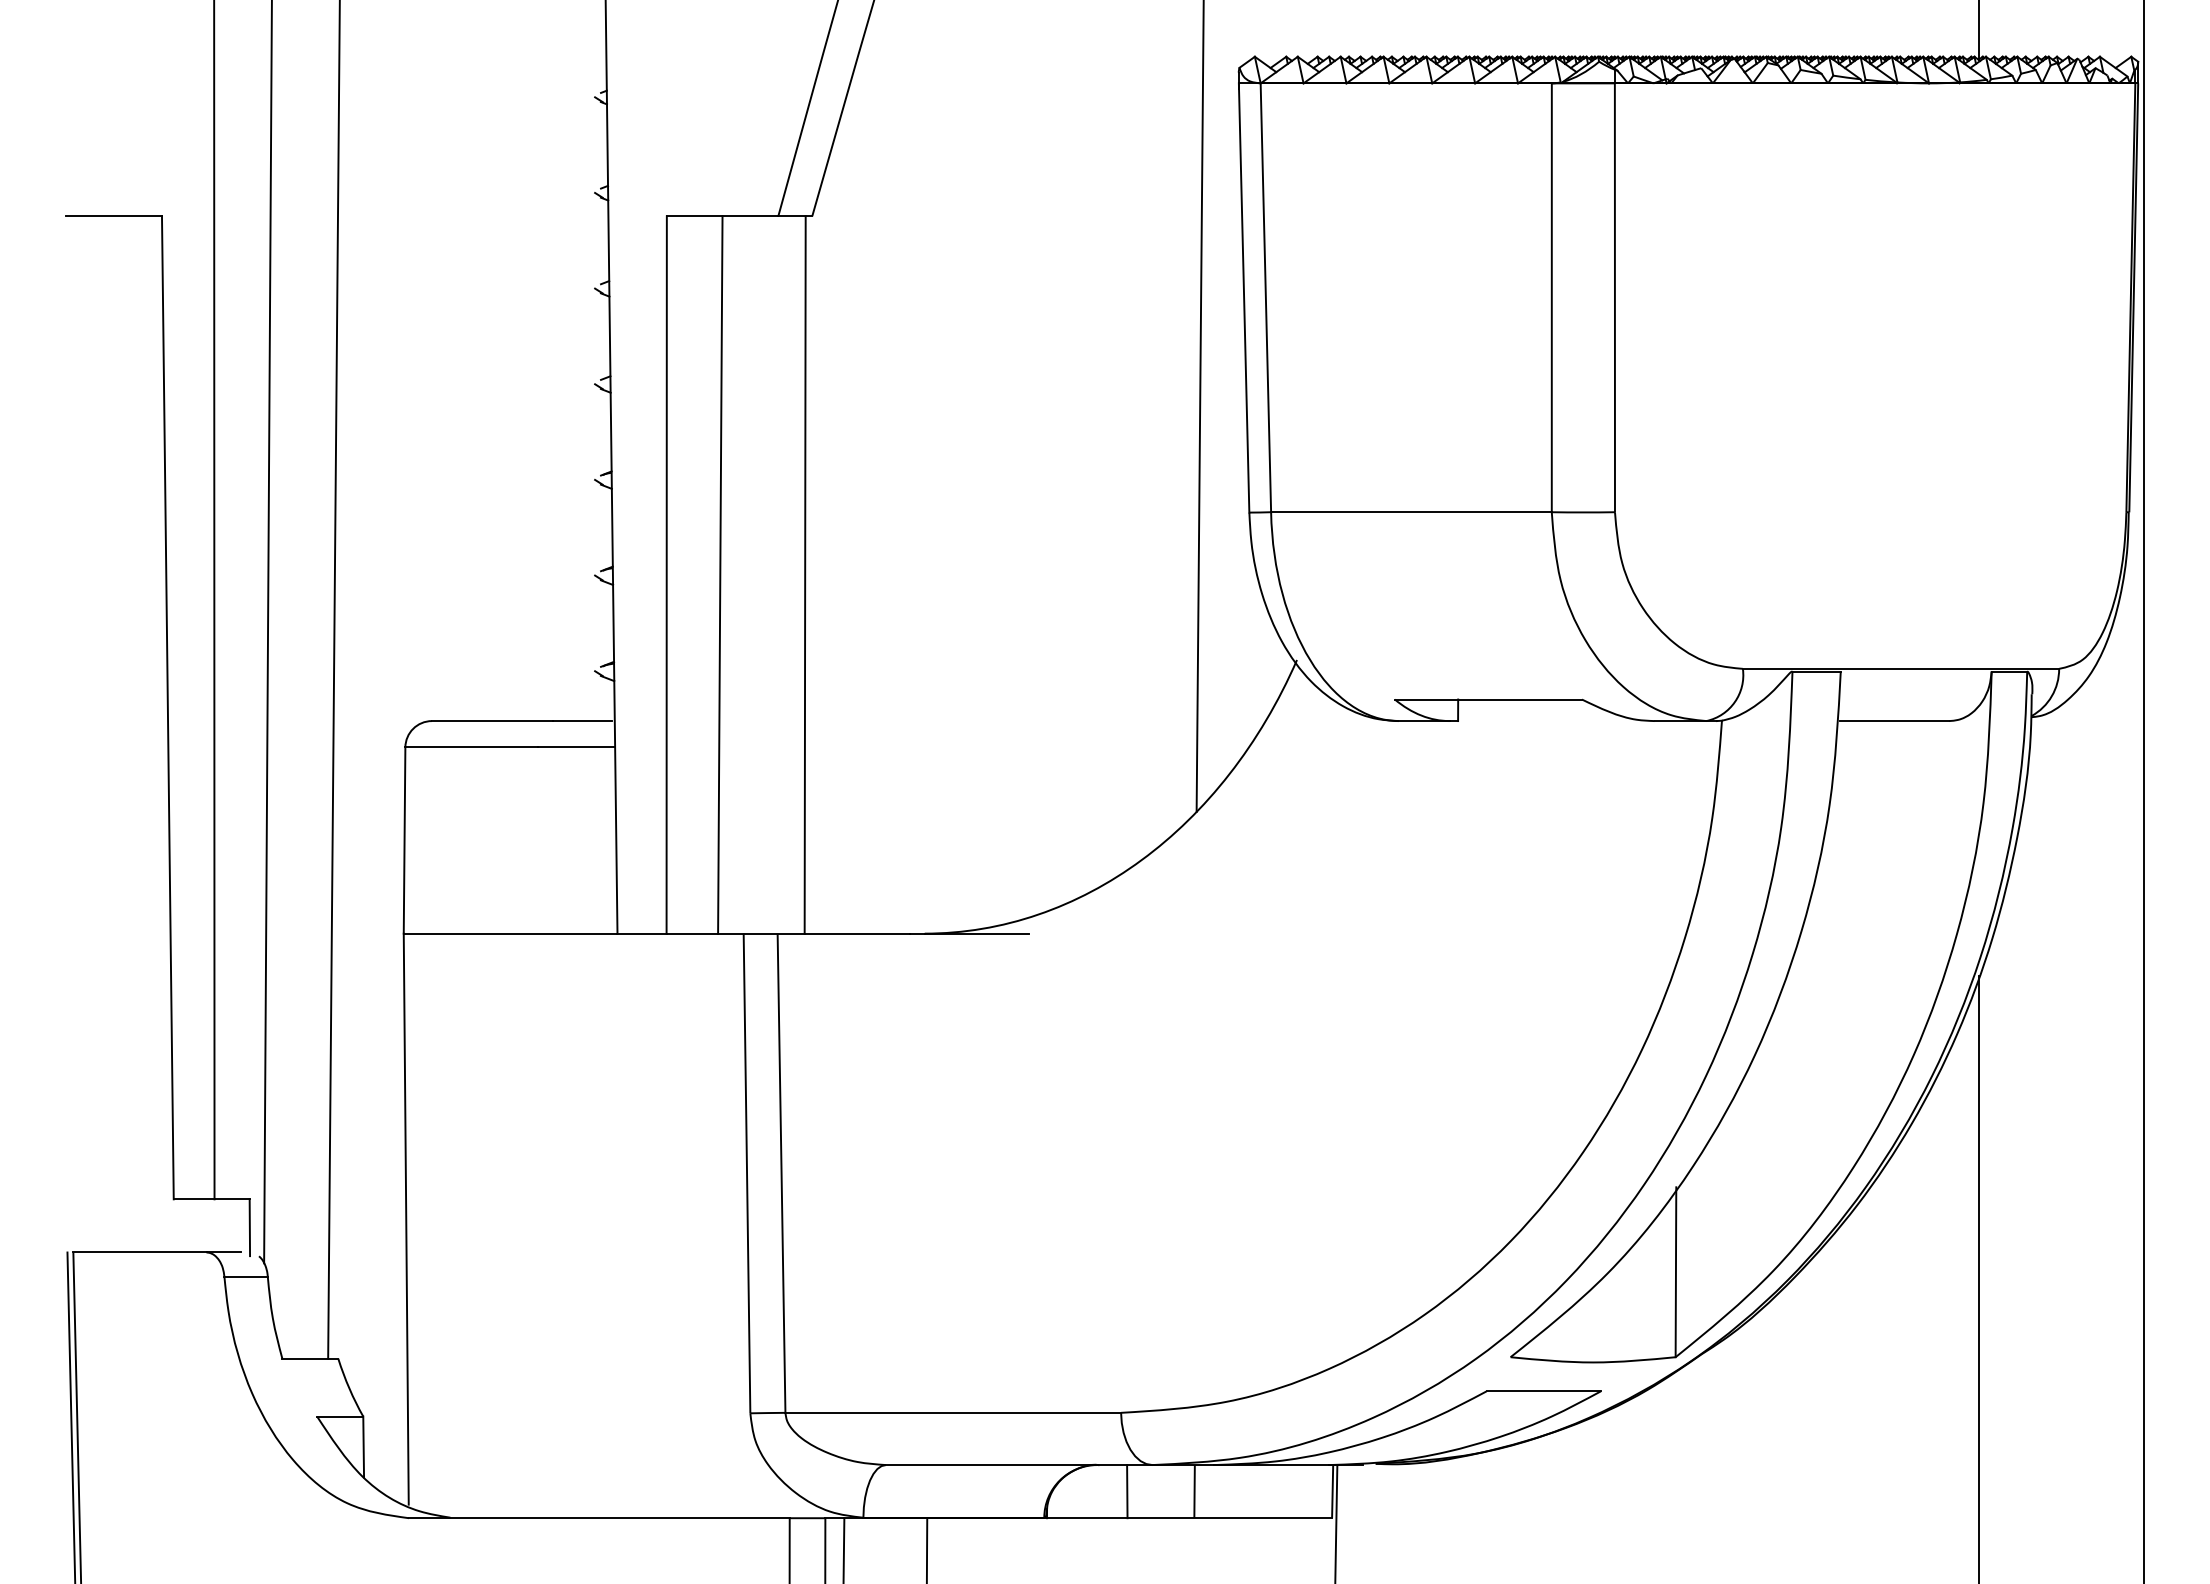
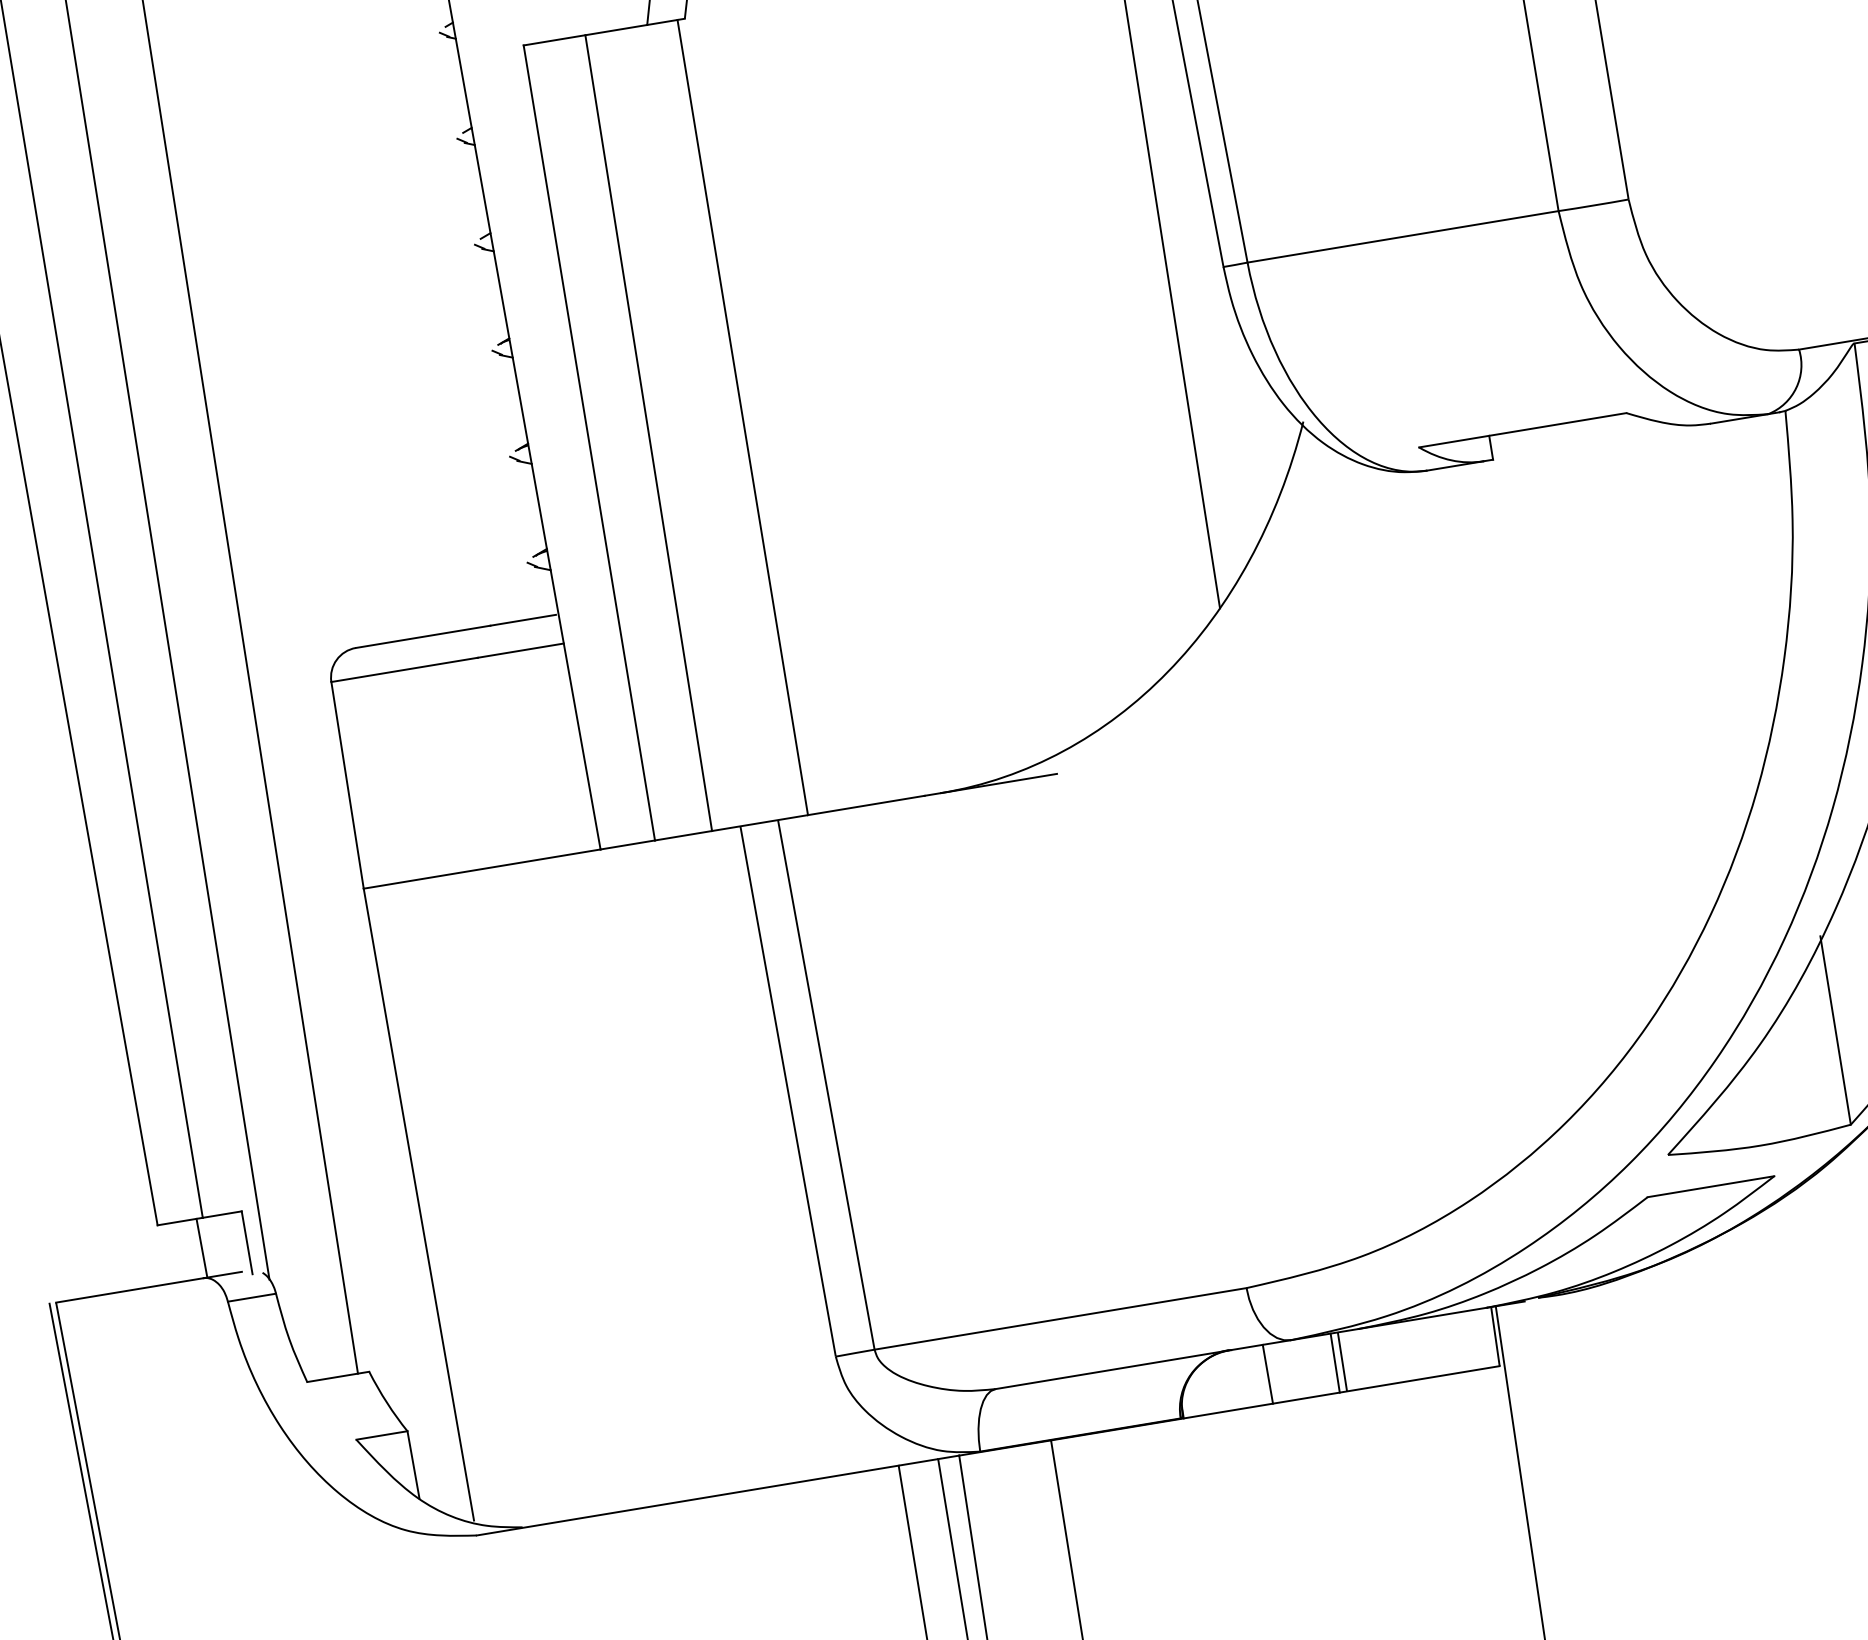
line: (208, 1225) -> (200, 1247), added
line: (1187, 1491) -> (1334, 1363), added

